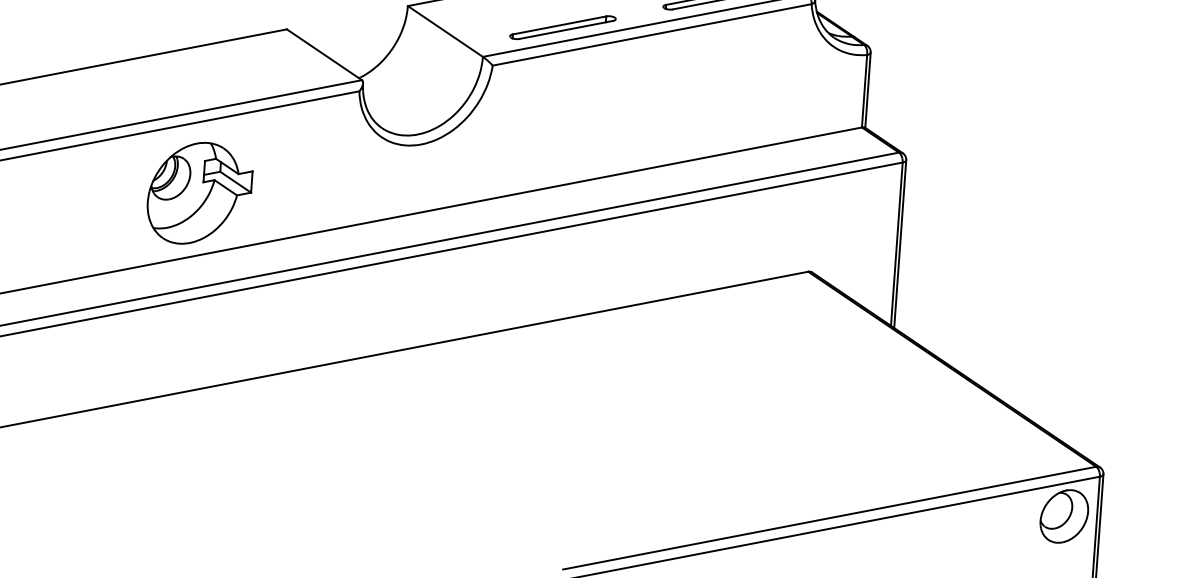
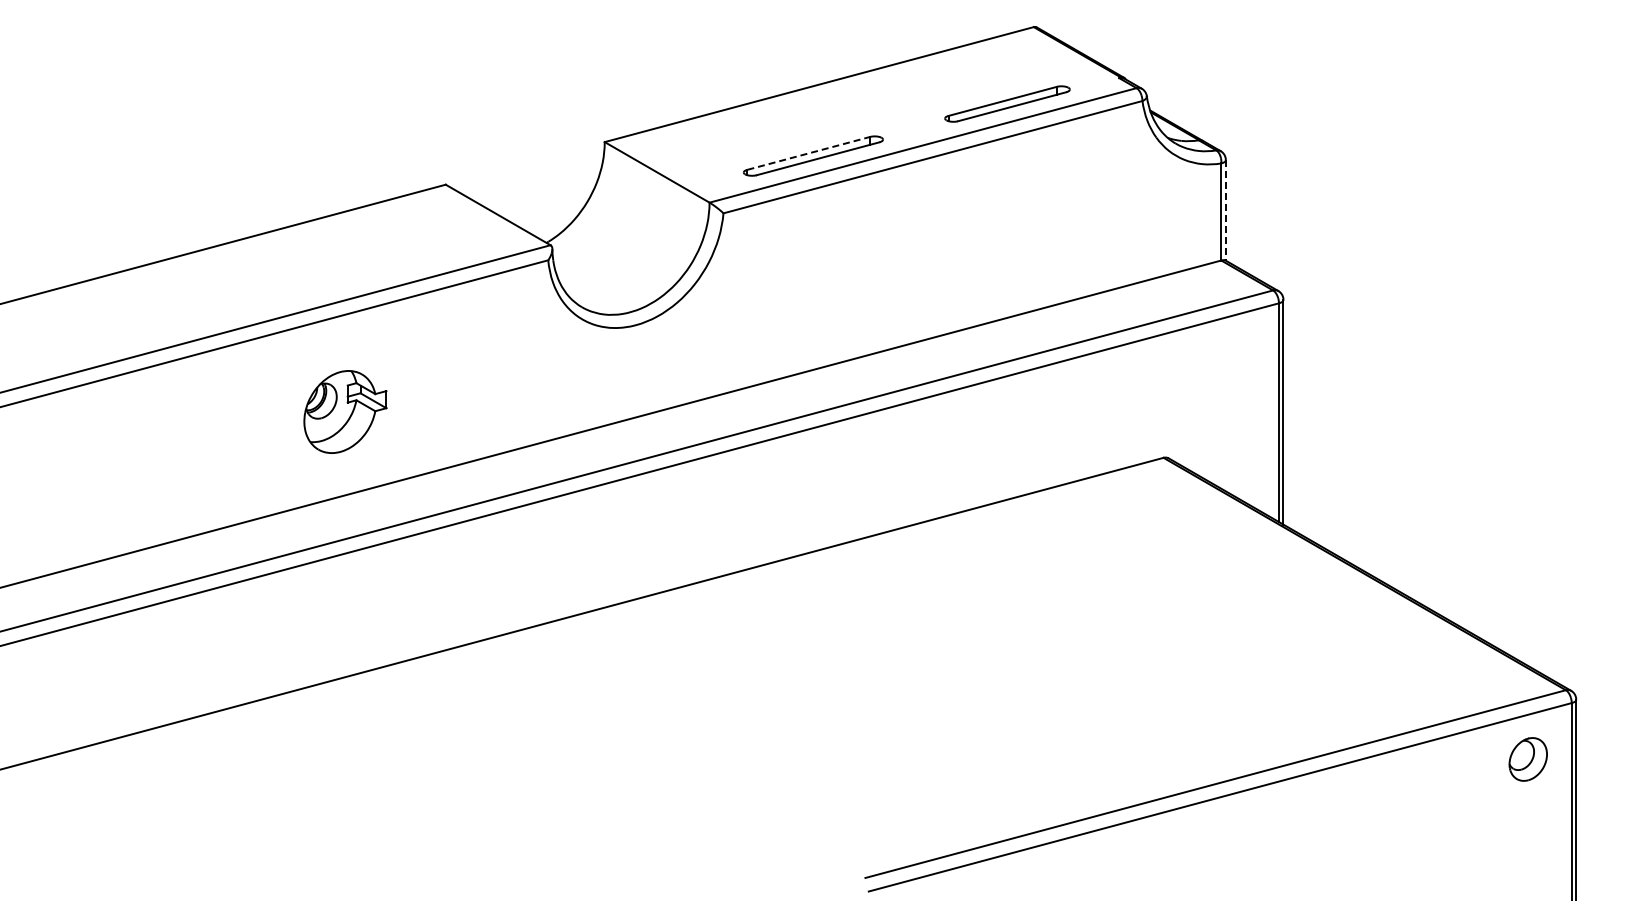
line: (559, 25) -> (808, 153), solid -> dashed
line: (867, 90) -> (1225, 210), solid -> dashed
part: (199, 193) -> (345, 411), size x0.6
part: (1064, 516) -> (1528, 759), size x0.6

